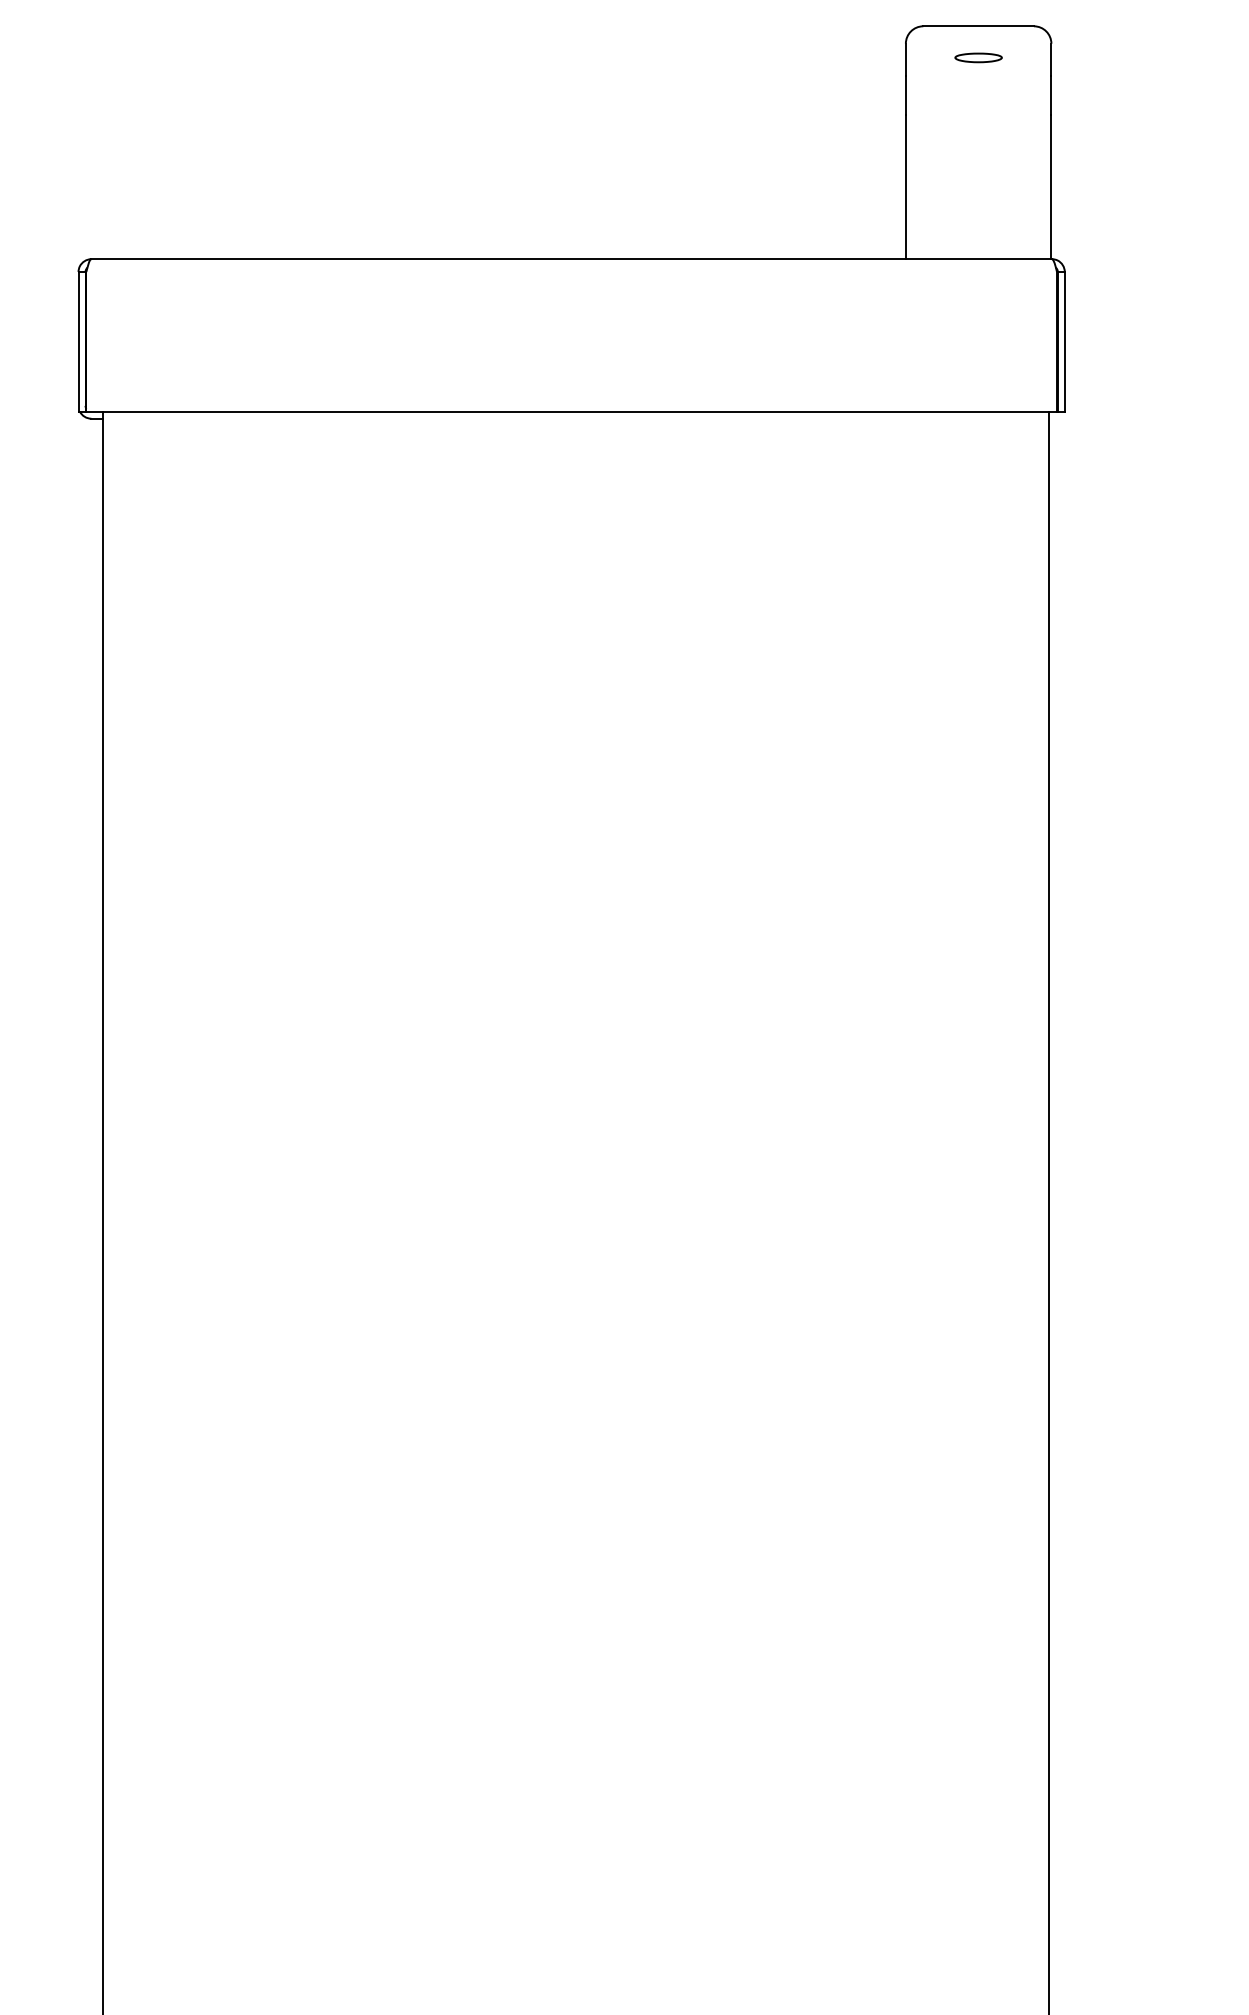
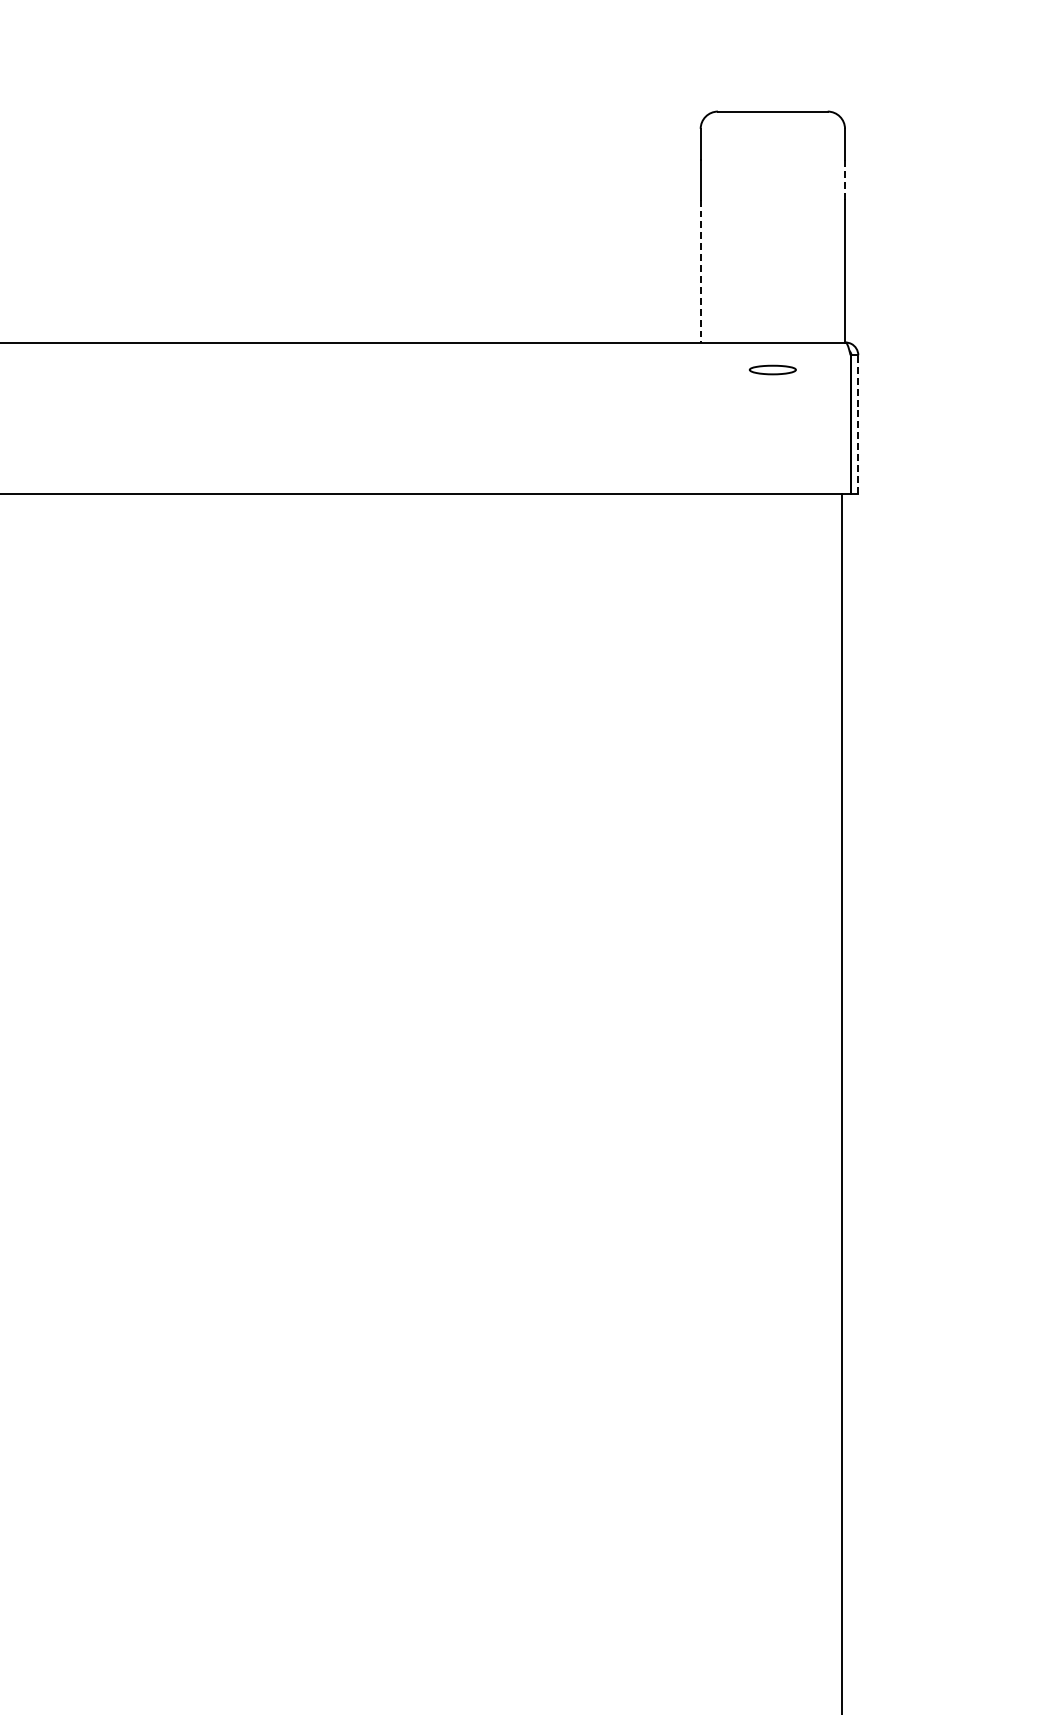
part: (978, 57) -> (772, 369), moved
line: (1051, 95) -> (845, 180), solid -> dashed
line: (905, 187) -> (700, 271), solid -> dashed
line: (1064, 341) -> (858, 424), solid -> dashed

